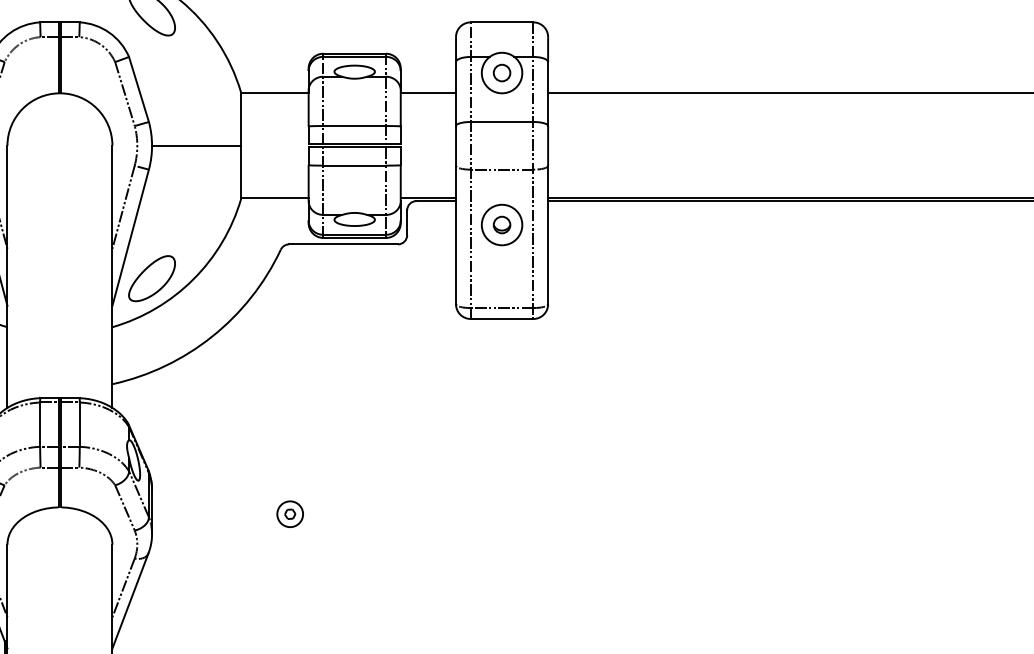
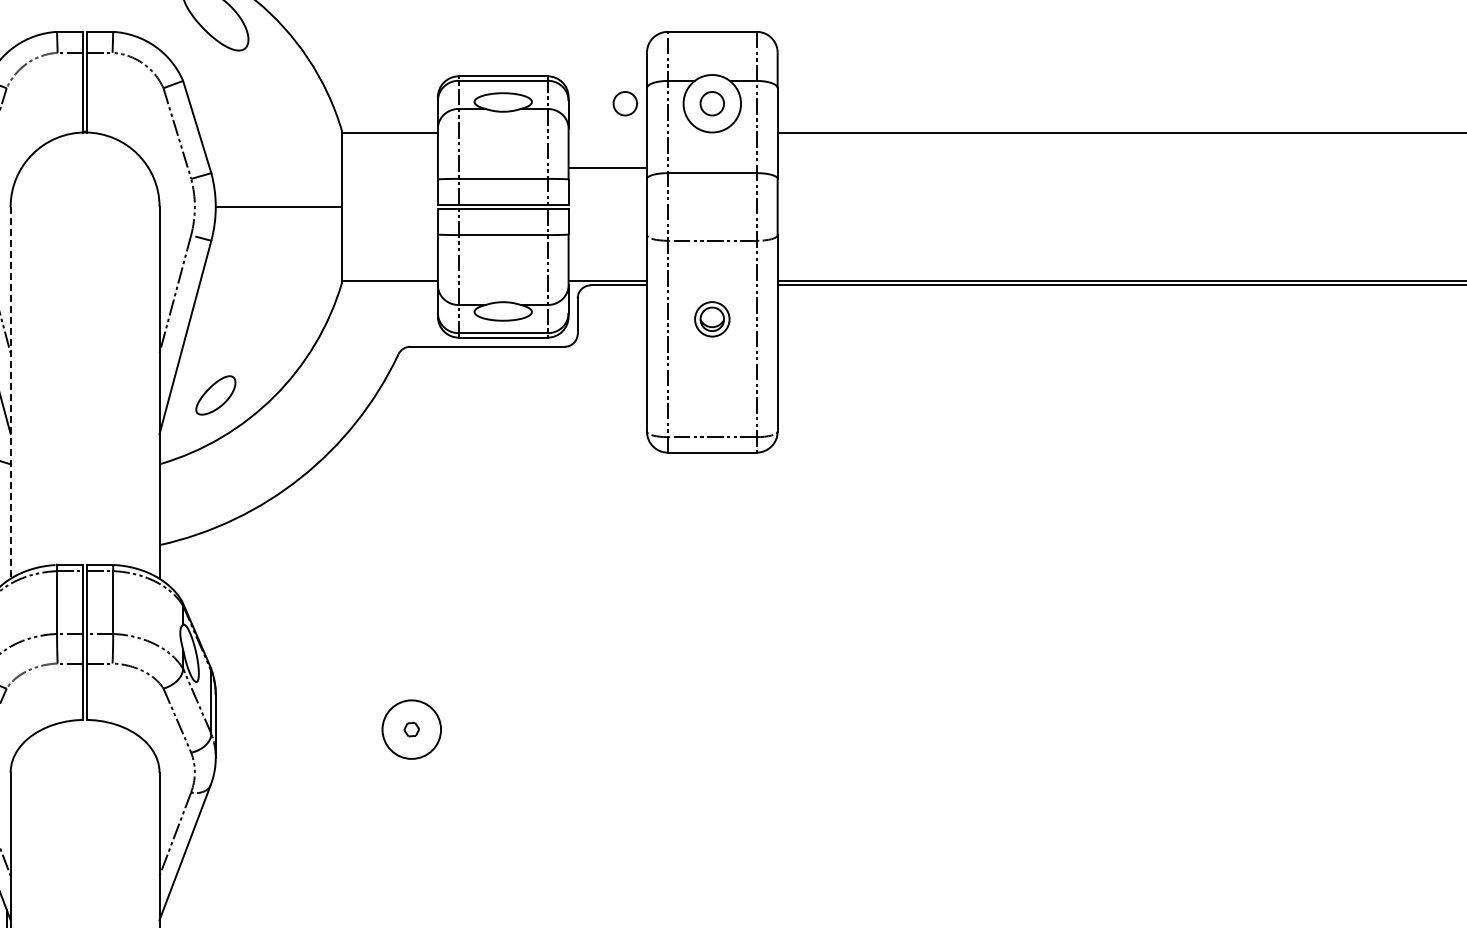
circle: (440, 72) -> (624, 103), added
line: (428, 93) -> (607, 167), moved
circle: (502, 225) -> (712, 319), size x0.6
line: (7, 276) -> (10, 392), solid -> dashed
part: (151, 278) -> (215, 395), size x0.6
circle: (290, 514) -> (411, 729), size x1.6

